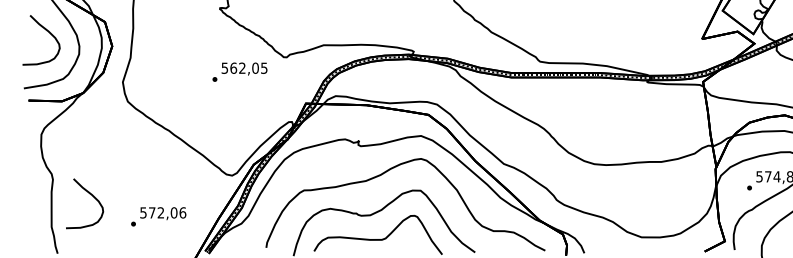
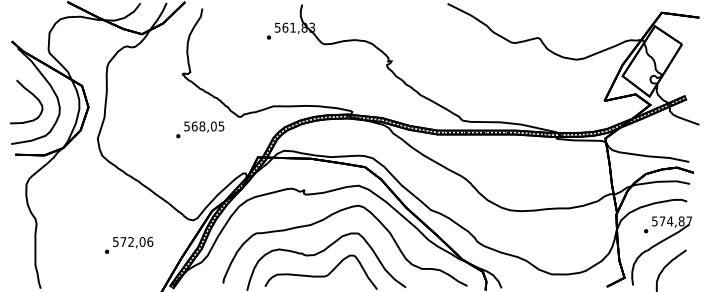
text: (242, 68) -> (202, 126), 562,05 -> 568,05
curve: (91, 196) -> (70, 238), removed
text: (159, 216) -> (129, 245), moved

